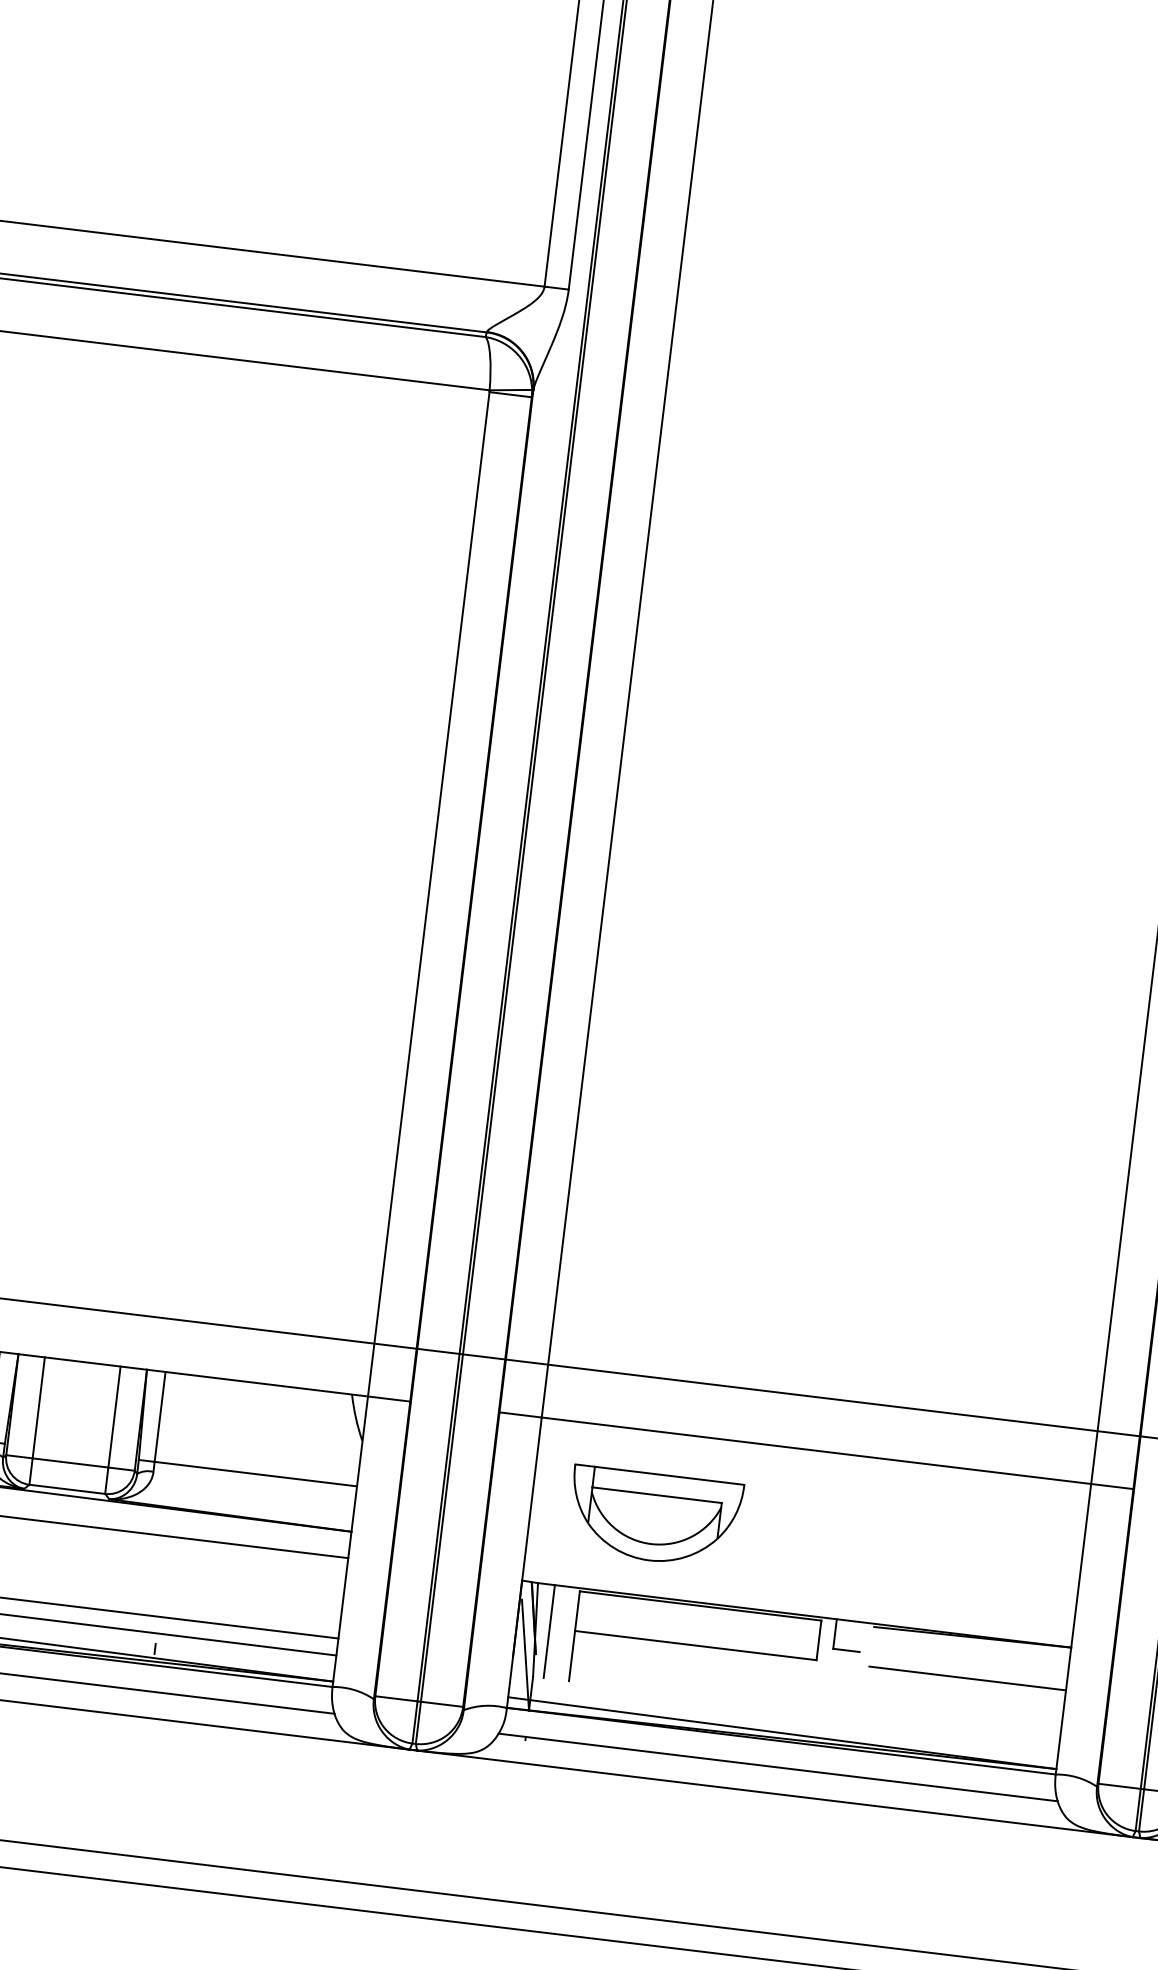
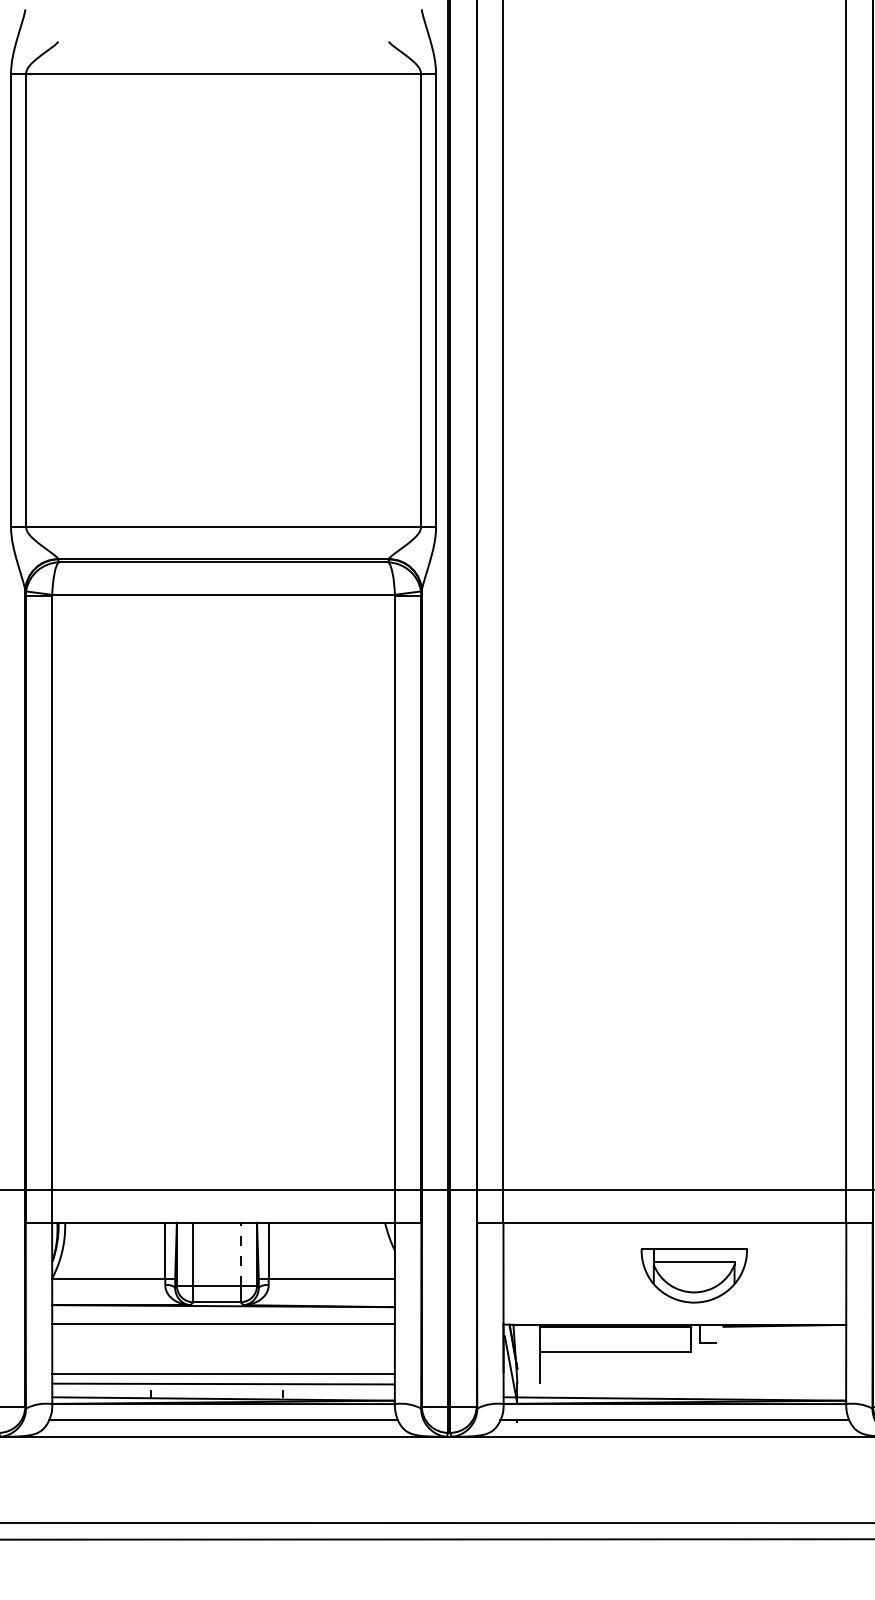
line: (114, 1417) -> (240, 1254), solid -> dashed
part: (653, 1516) -> (693, 1275), moved
line: (550, 1631) -> (524, 1353), removed
line: (967, 1678) -> (784, 1351), removed

